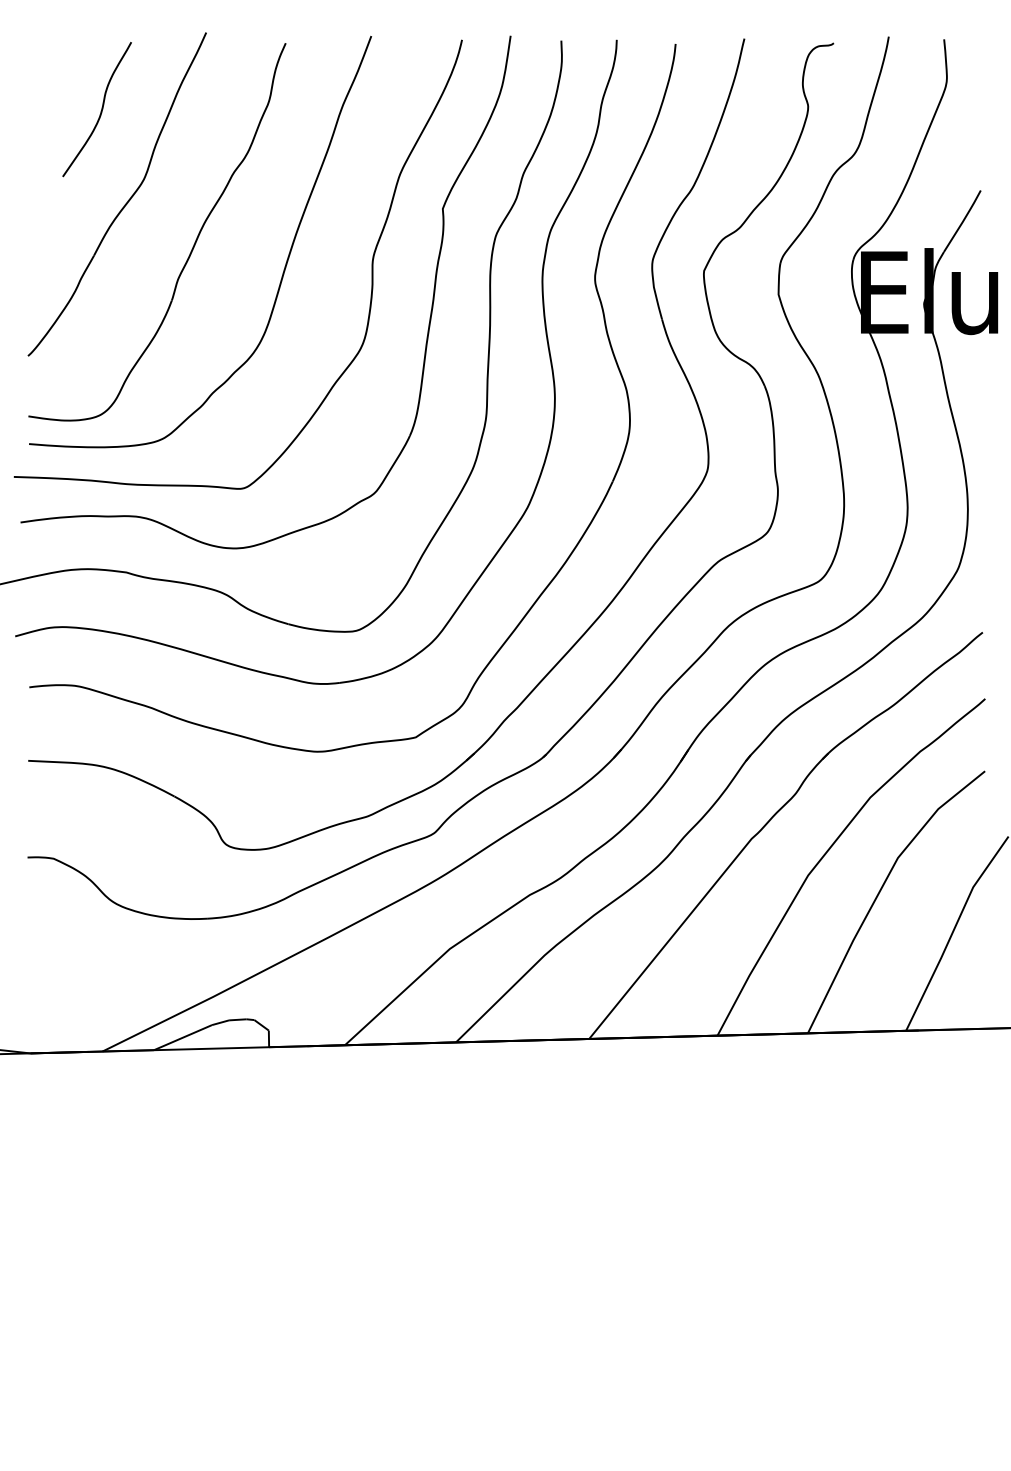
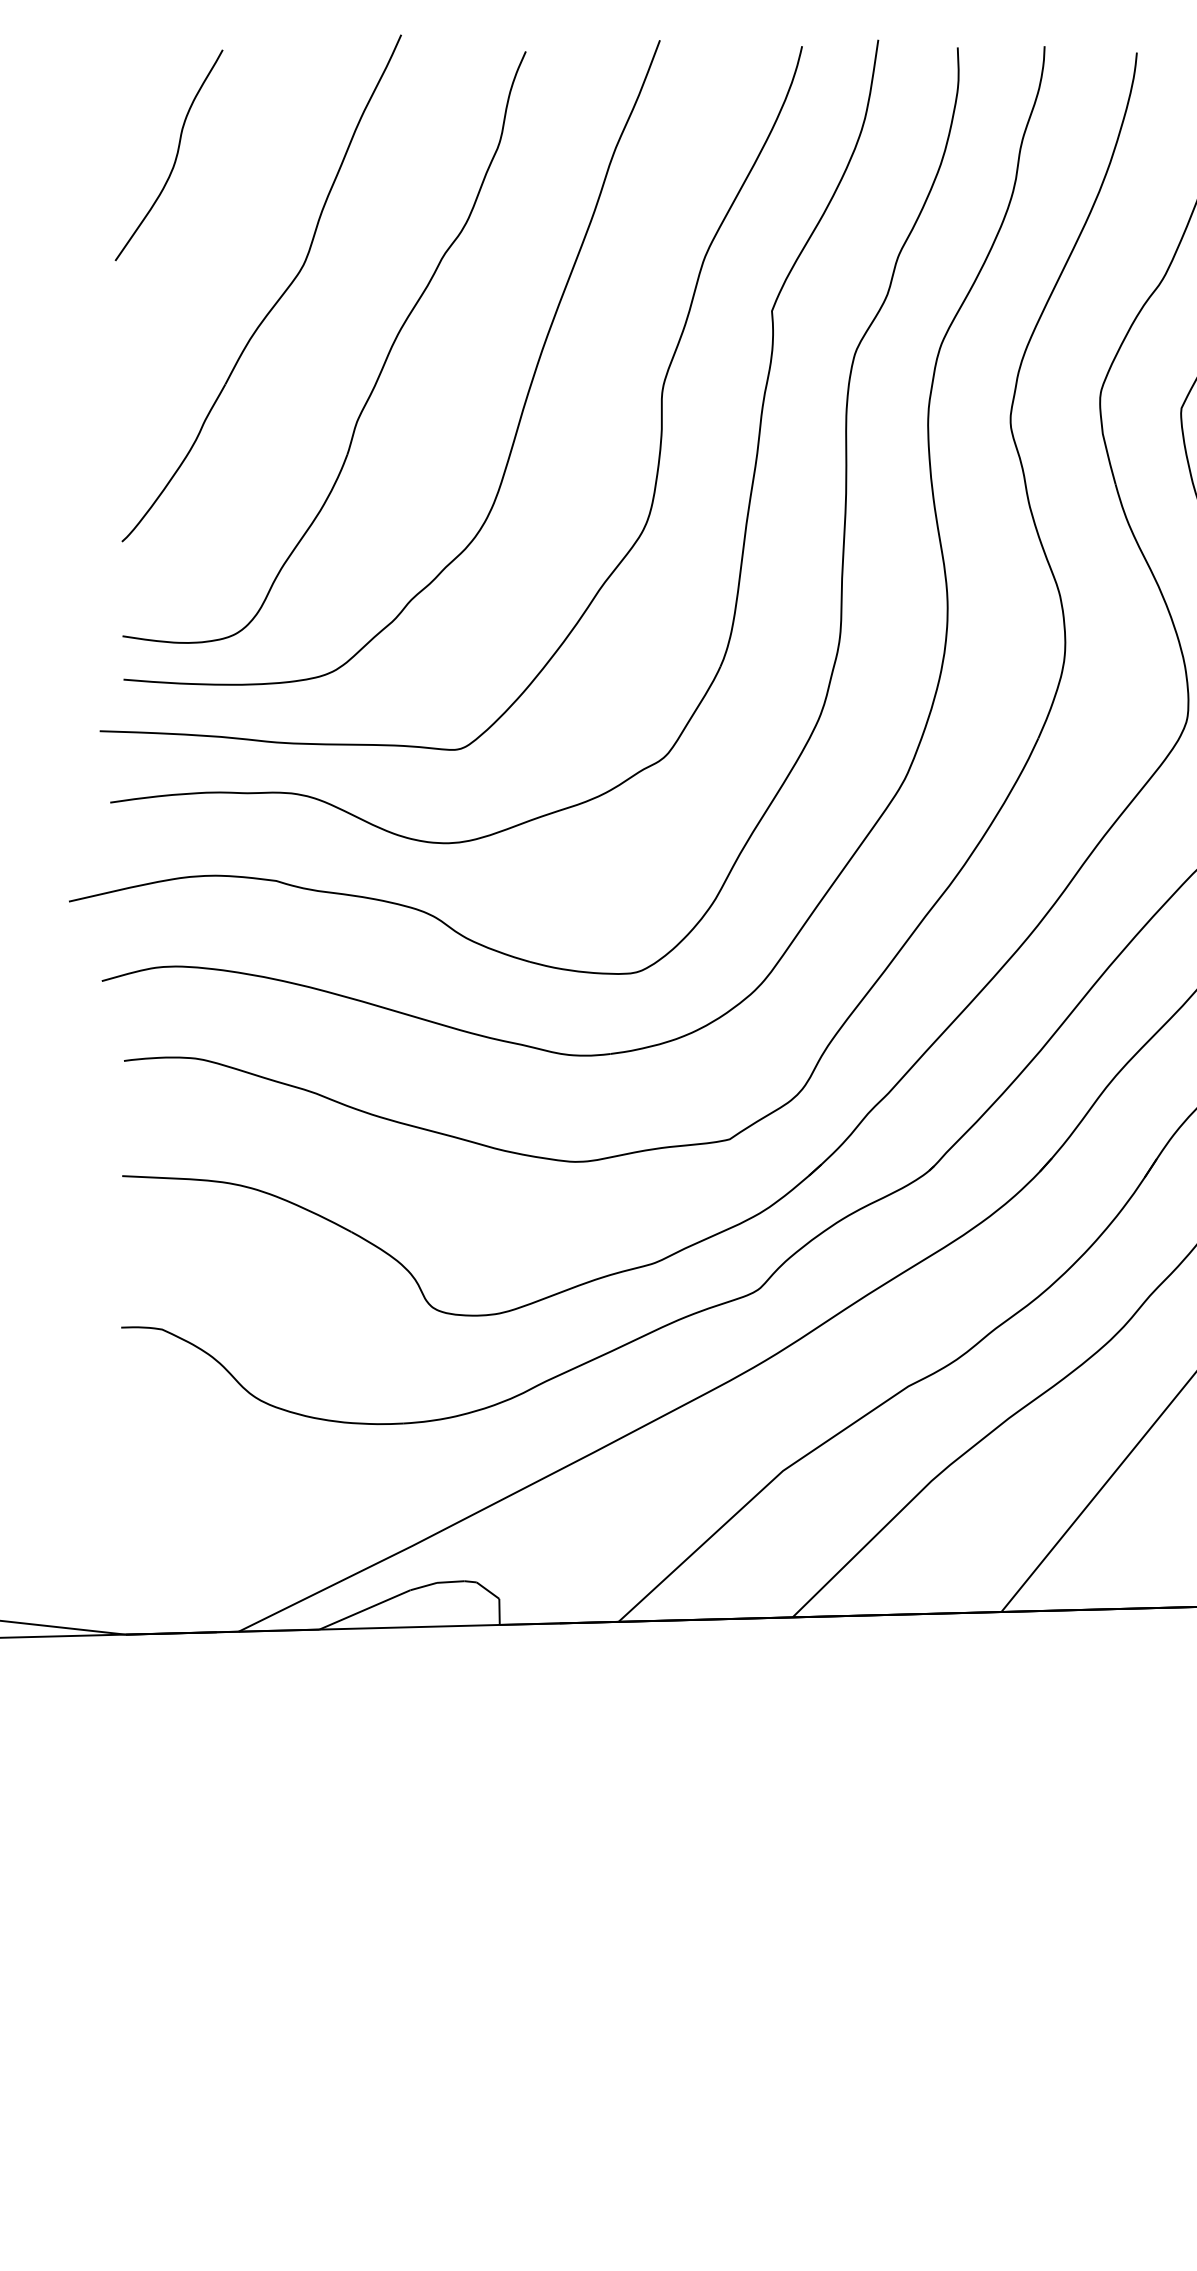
curve: (100, 111) -> (174, 158), moved

